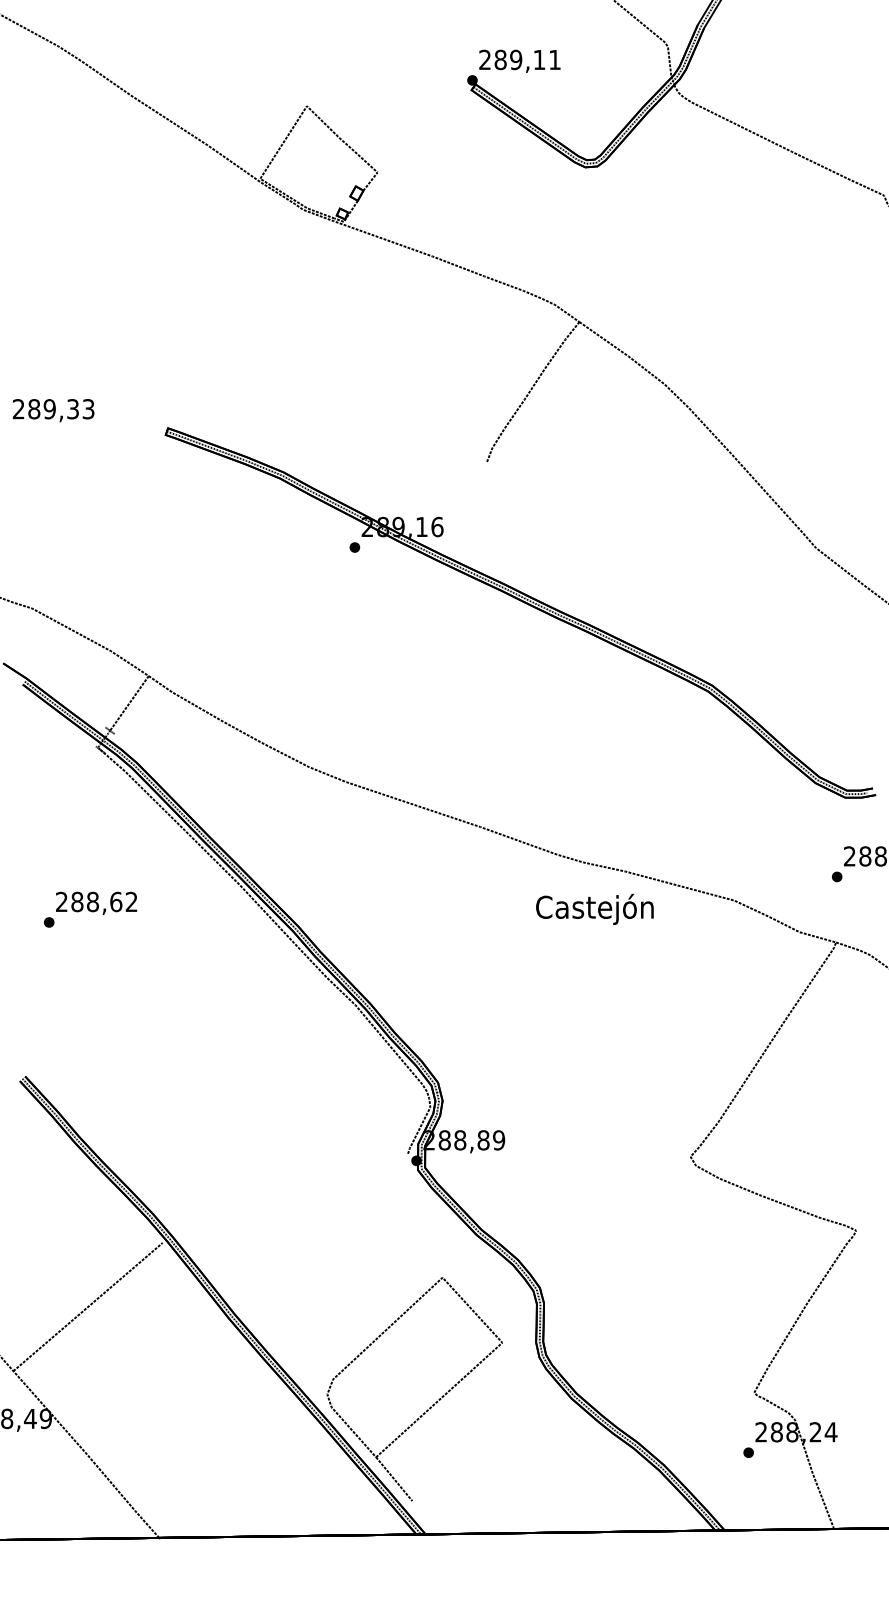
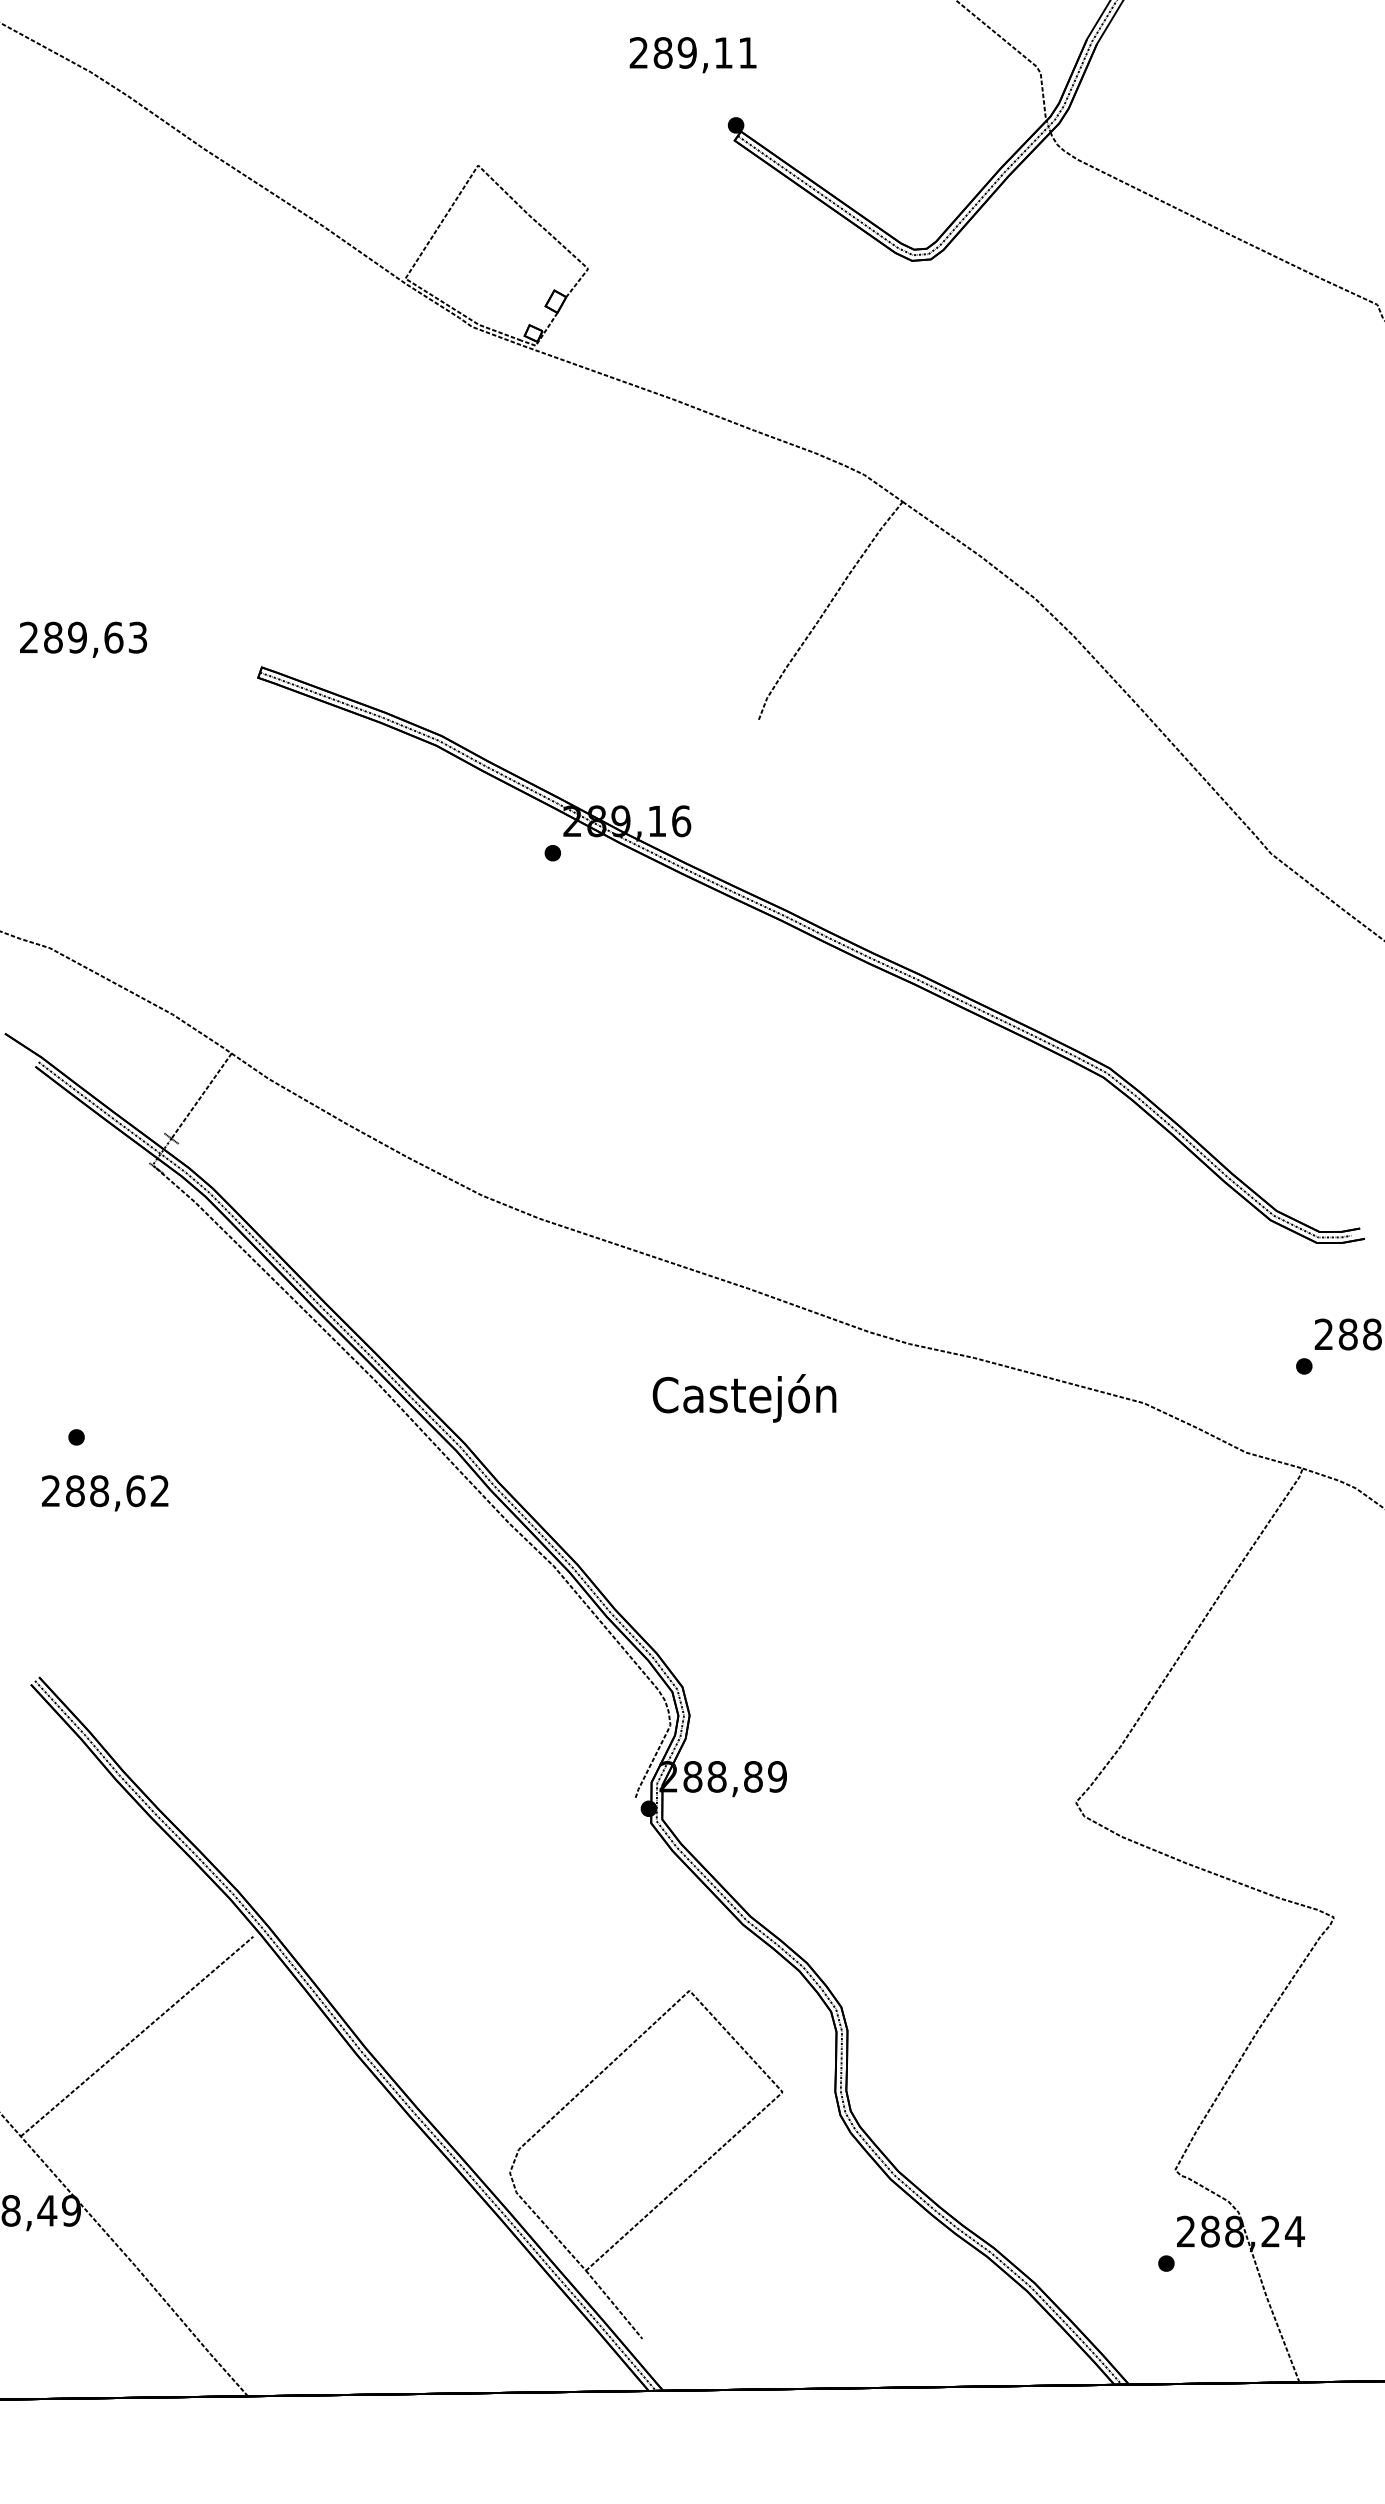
text: (519, 60) -> (692, 53), moved
text: (73, 409) -> (114, 638), 289,33 -> 289,63
text: (96, 902) -> (105, 1491), moved
text: (594, 908) -> (743, 1396), moved

